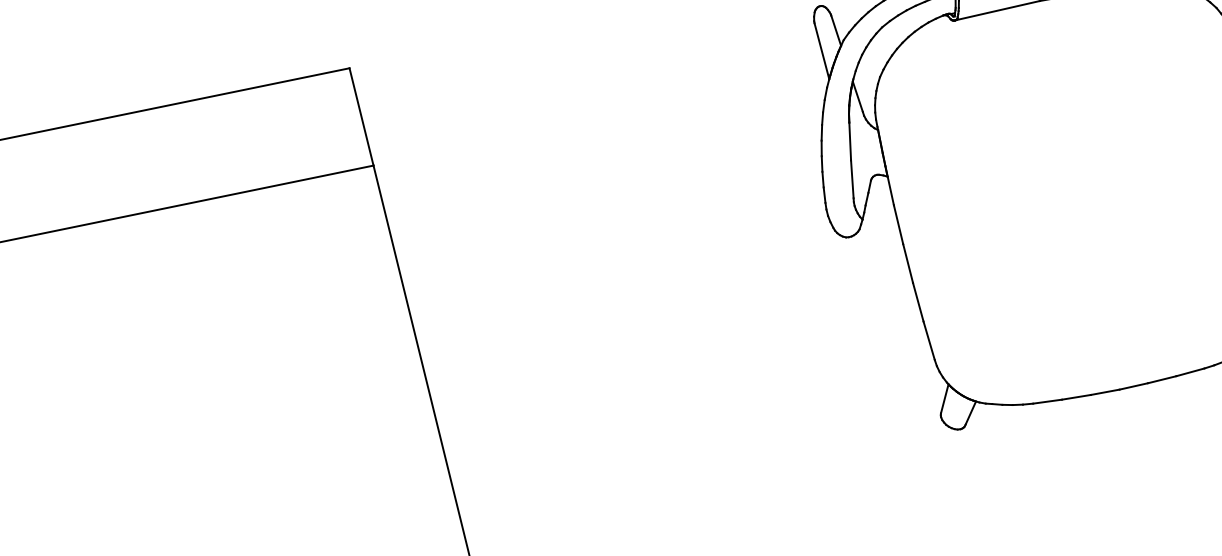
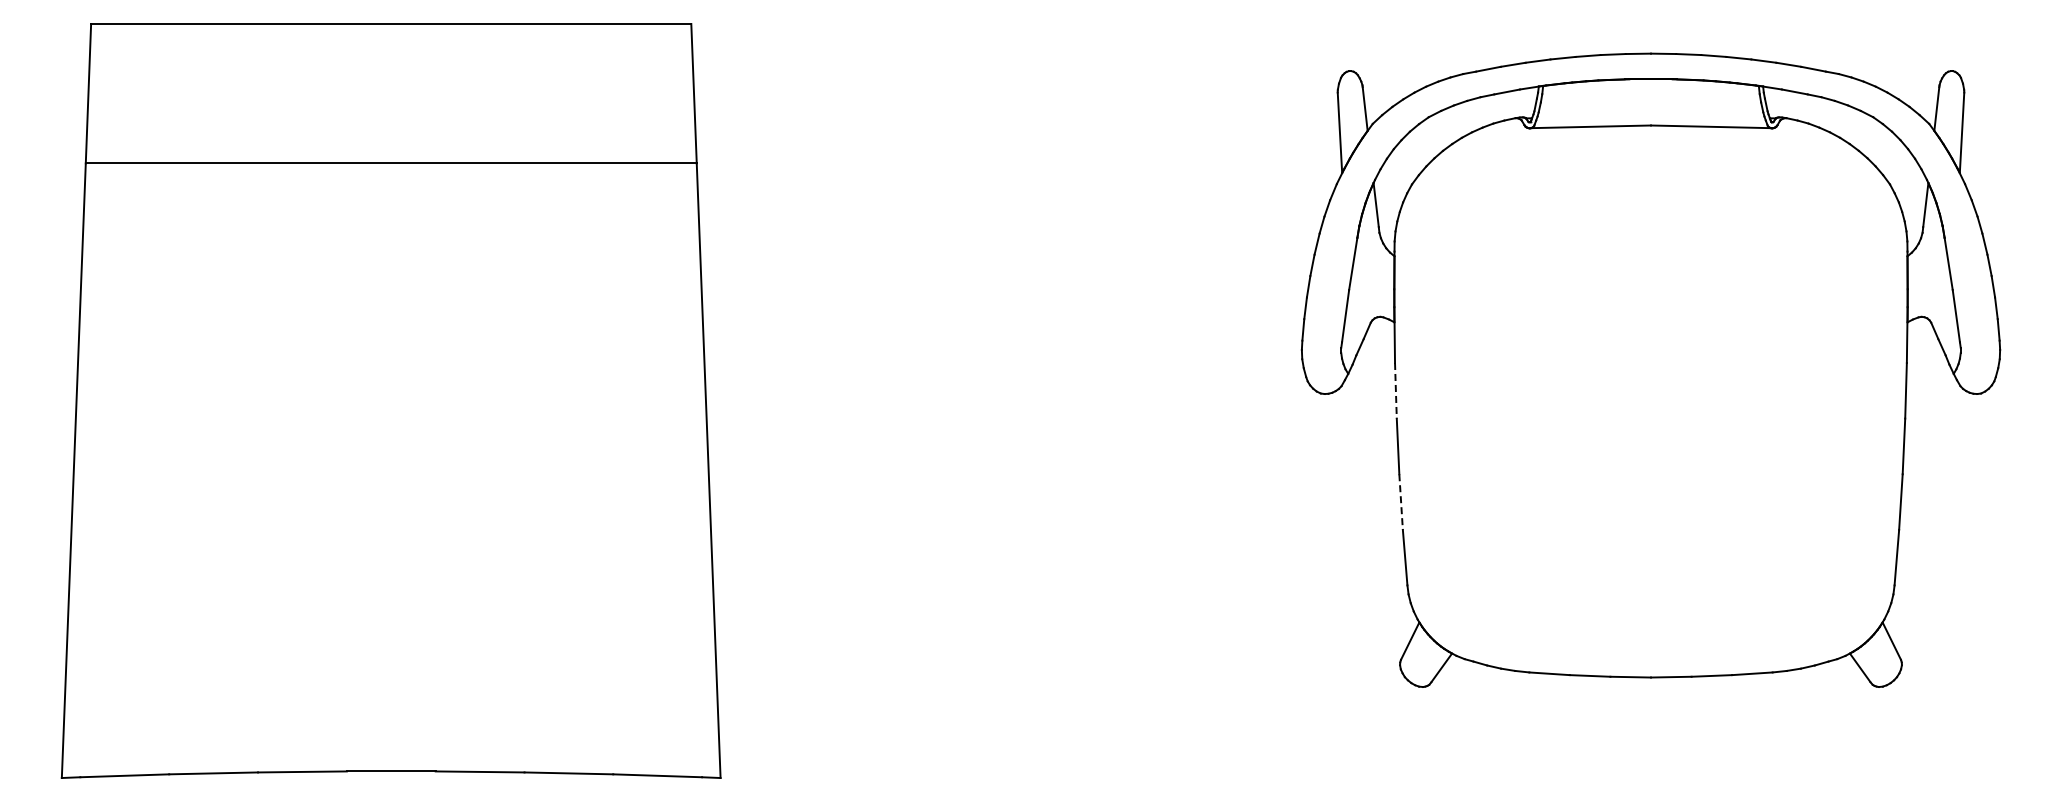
line: (898, 224) -> (1395, 390), solid -> dashed
line: (918, 302) -> (1401, 502), solid -> dashed

